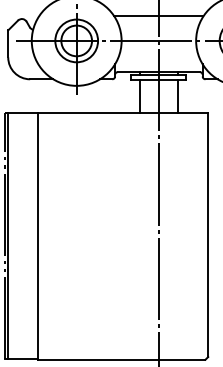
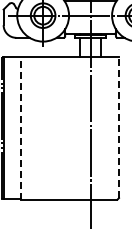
line: (209, 234) -> (119, 127), solid -> dashed
line: (39, 236) -> (21, 128), solid -> dashed

